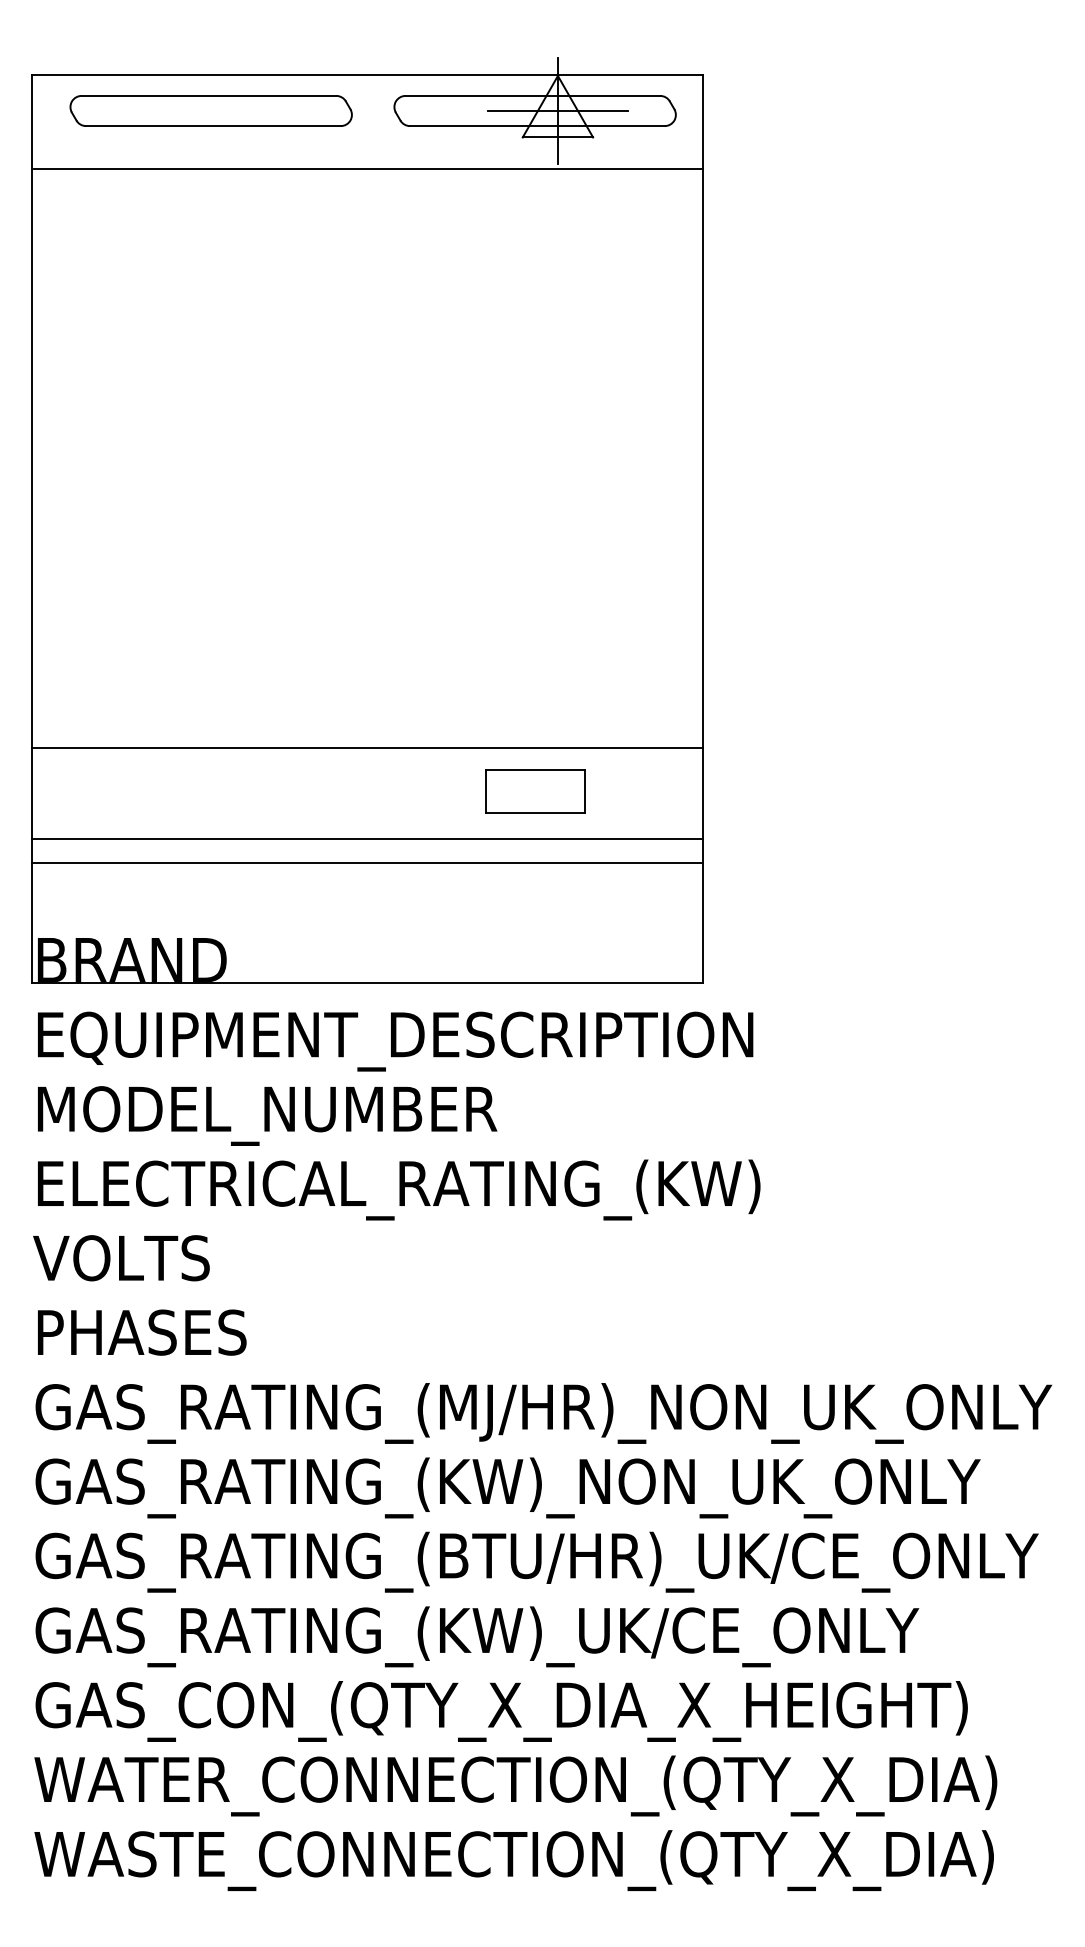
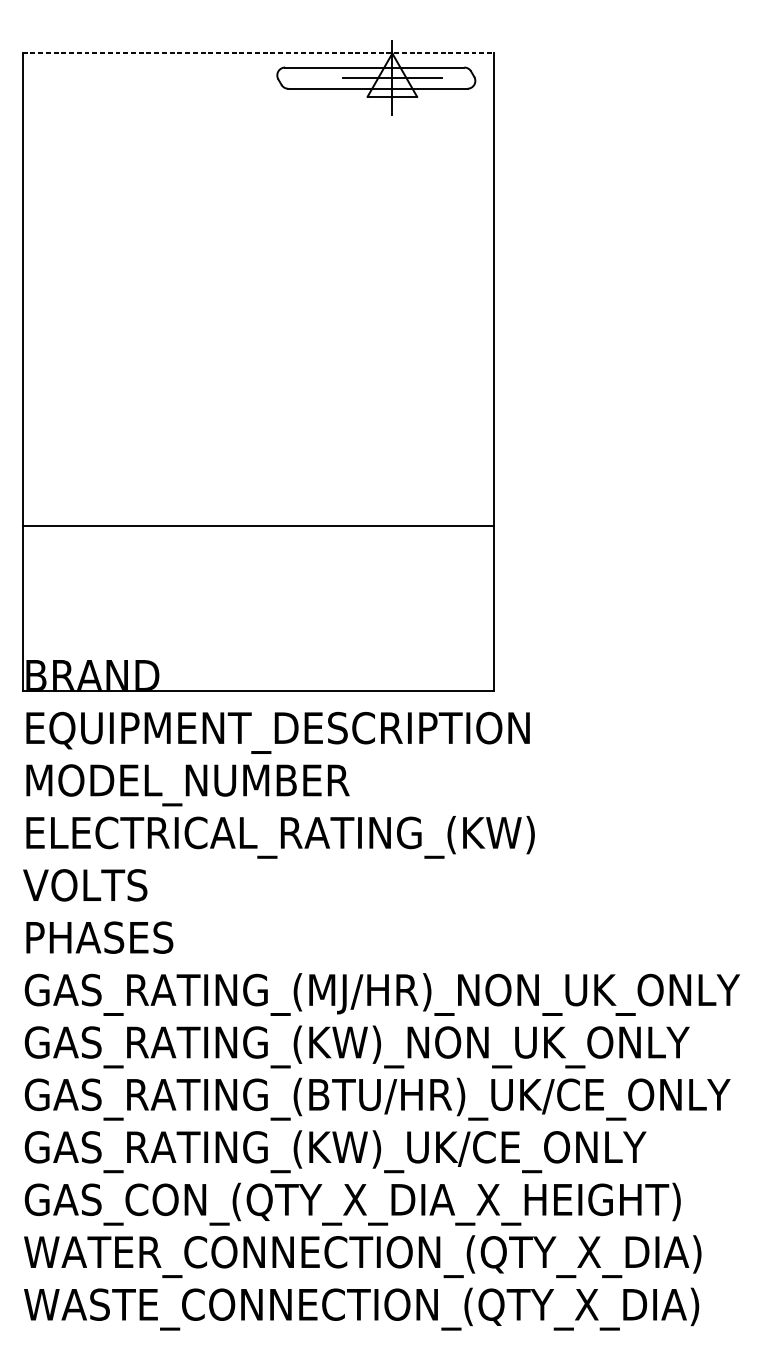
line: (368, 75) -> (259, 53), solid -> dashed
part: (210, 110) -> (147, 77), removed
line: (367, 168) -> (258, 118), removed
part: (535, 791) -> (376, 556), removed
line: (367, 838) -> (258, 590), removed
line: (367, 863) -> (258, 607), removed

